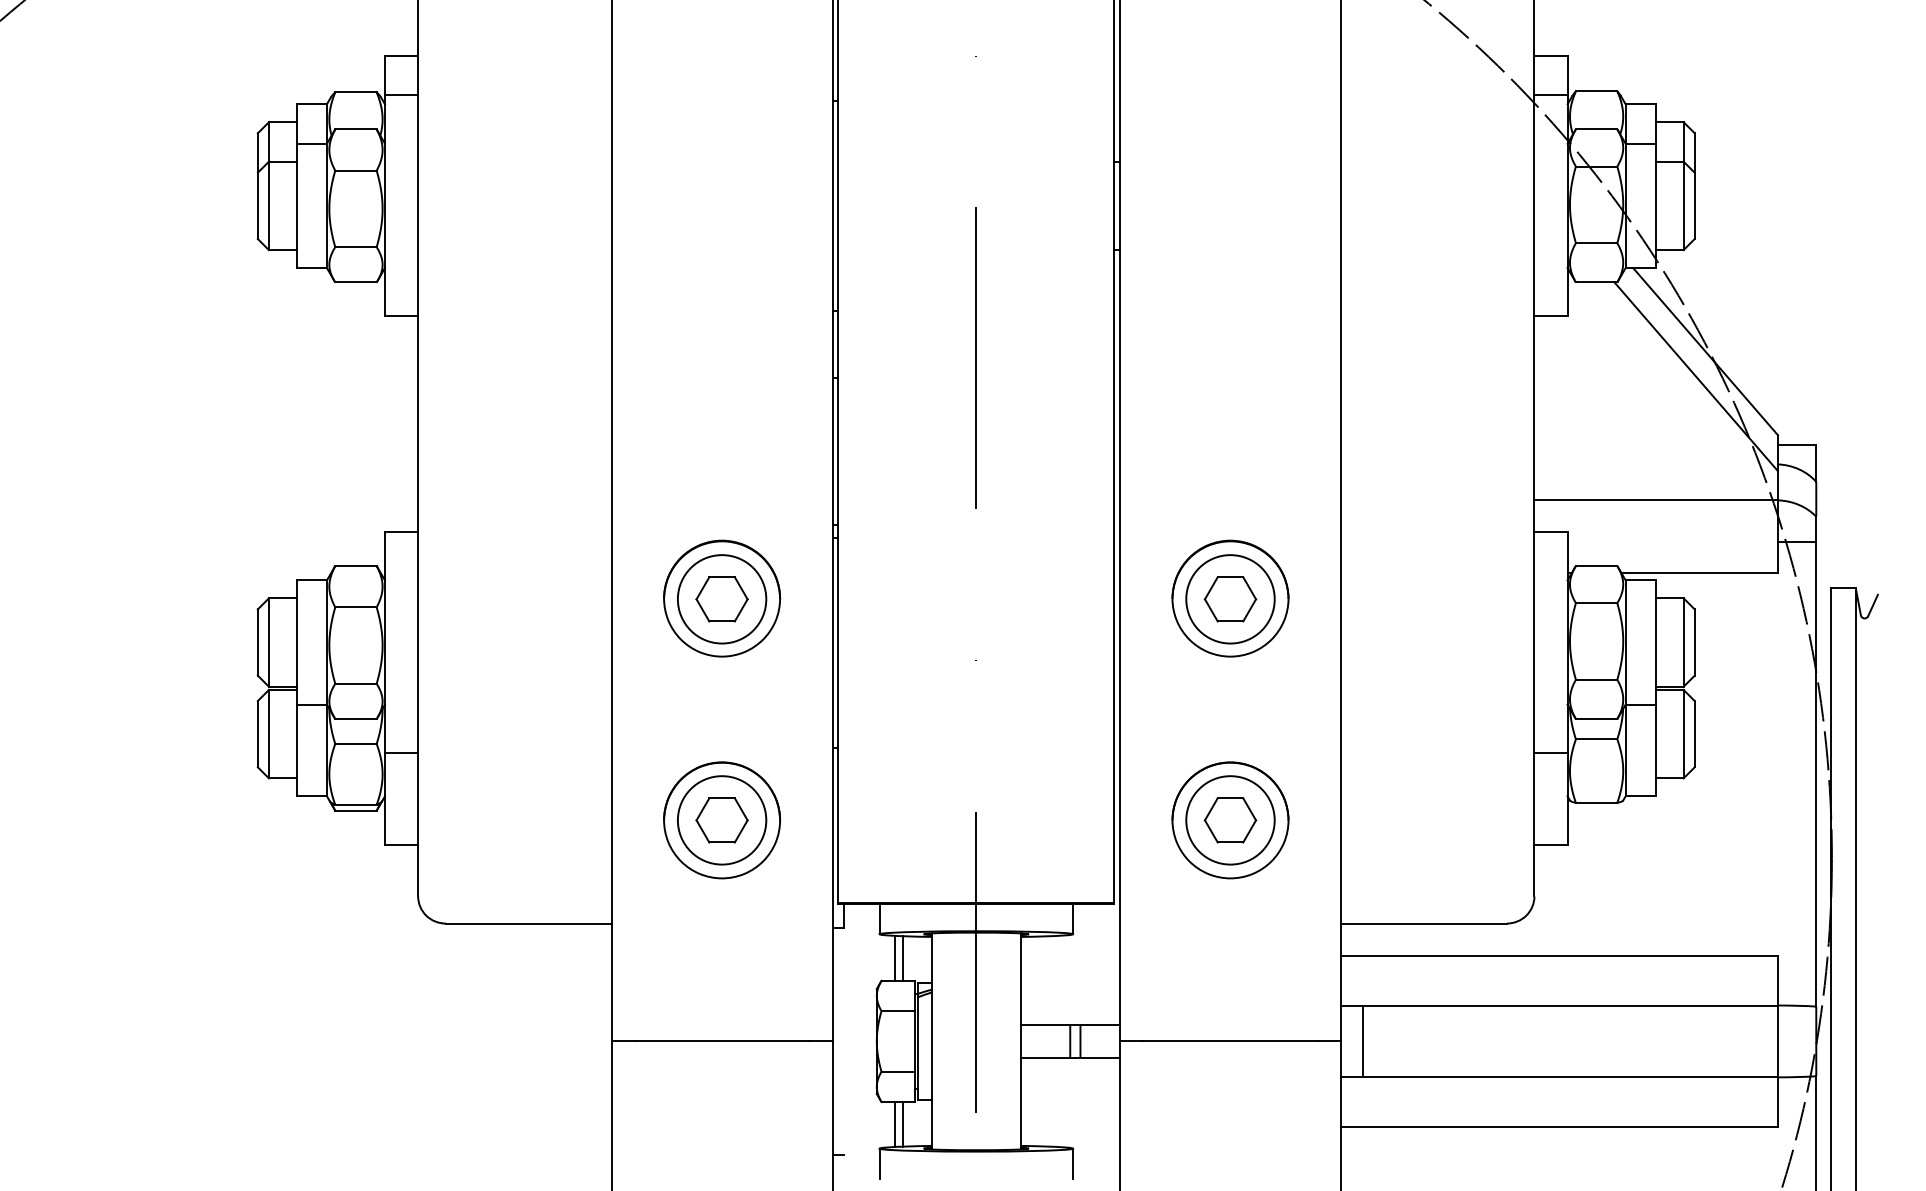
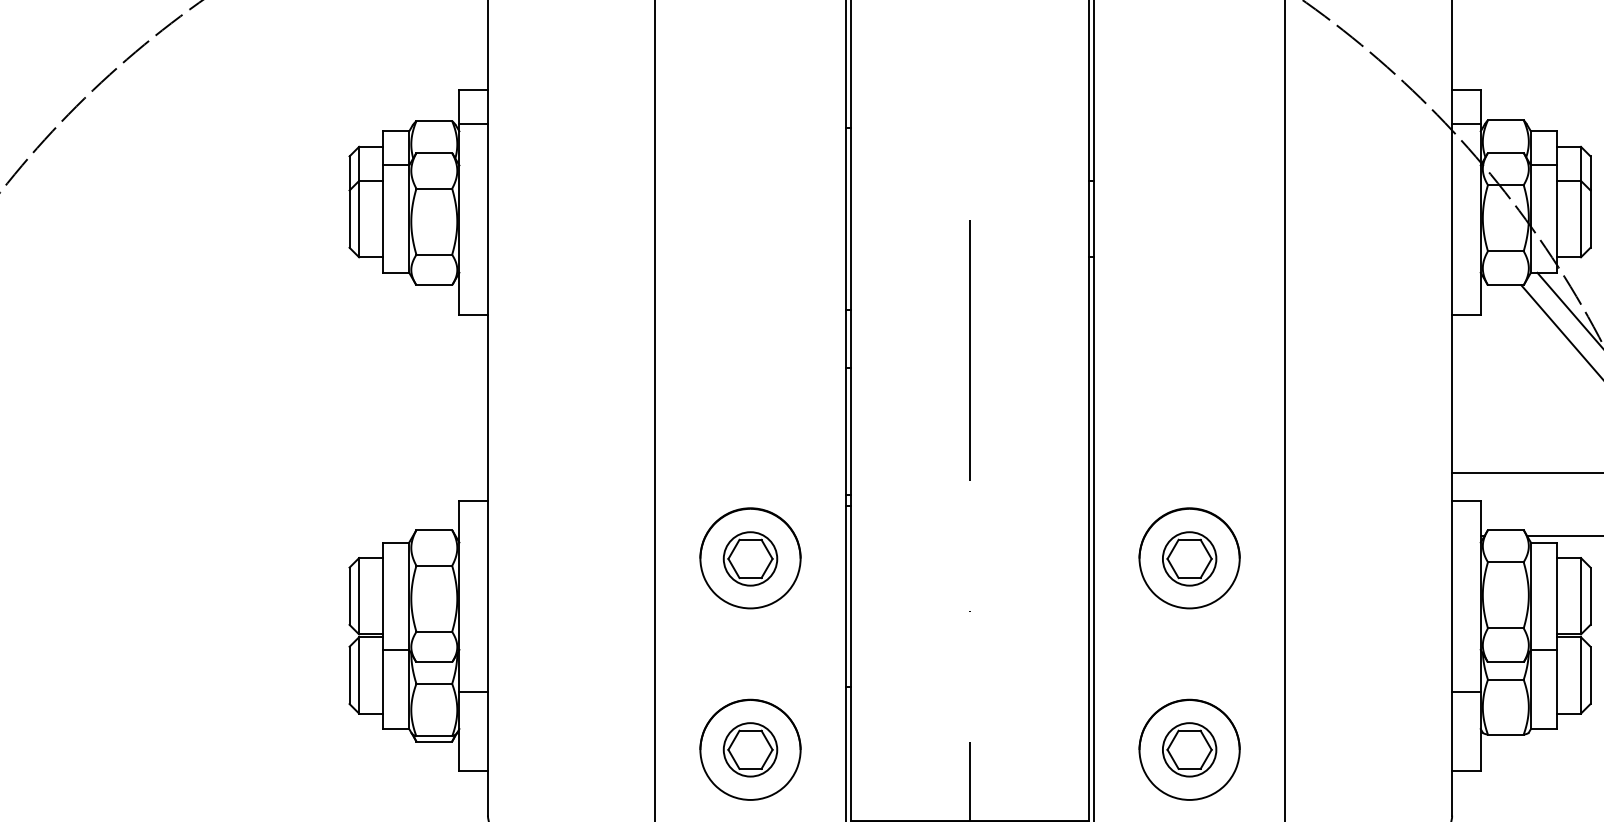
circle: (721, 599) -> (750, 559), size x0.7
circle: (1230, 599) -> (1189, 559), size x0.7
circle: (721, 820) -> (750, 749), size x0.7
circle: (1230, 820) -> (1189, 749), size x0.7

